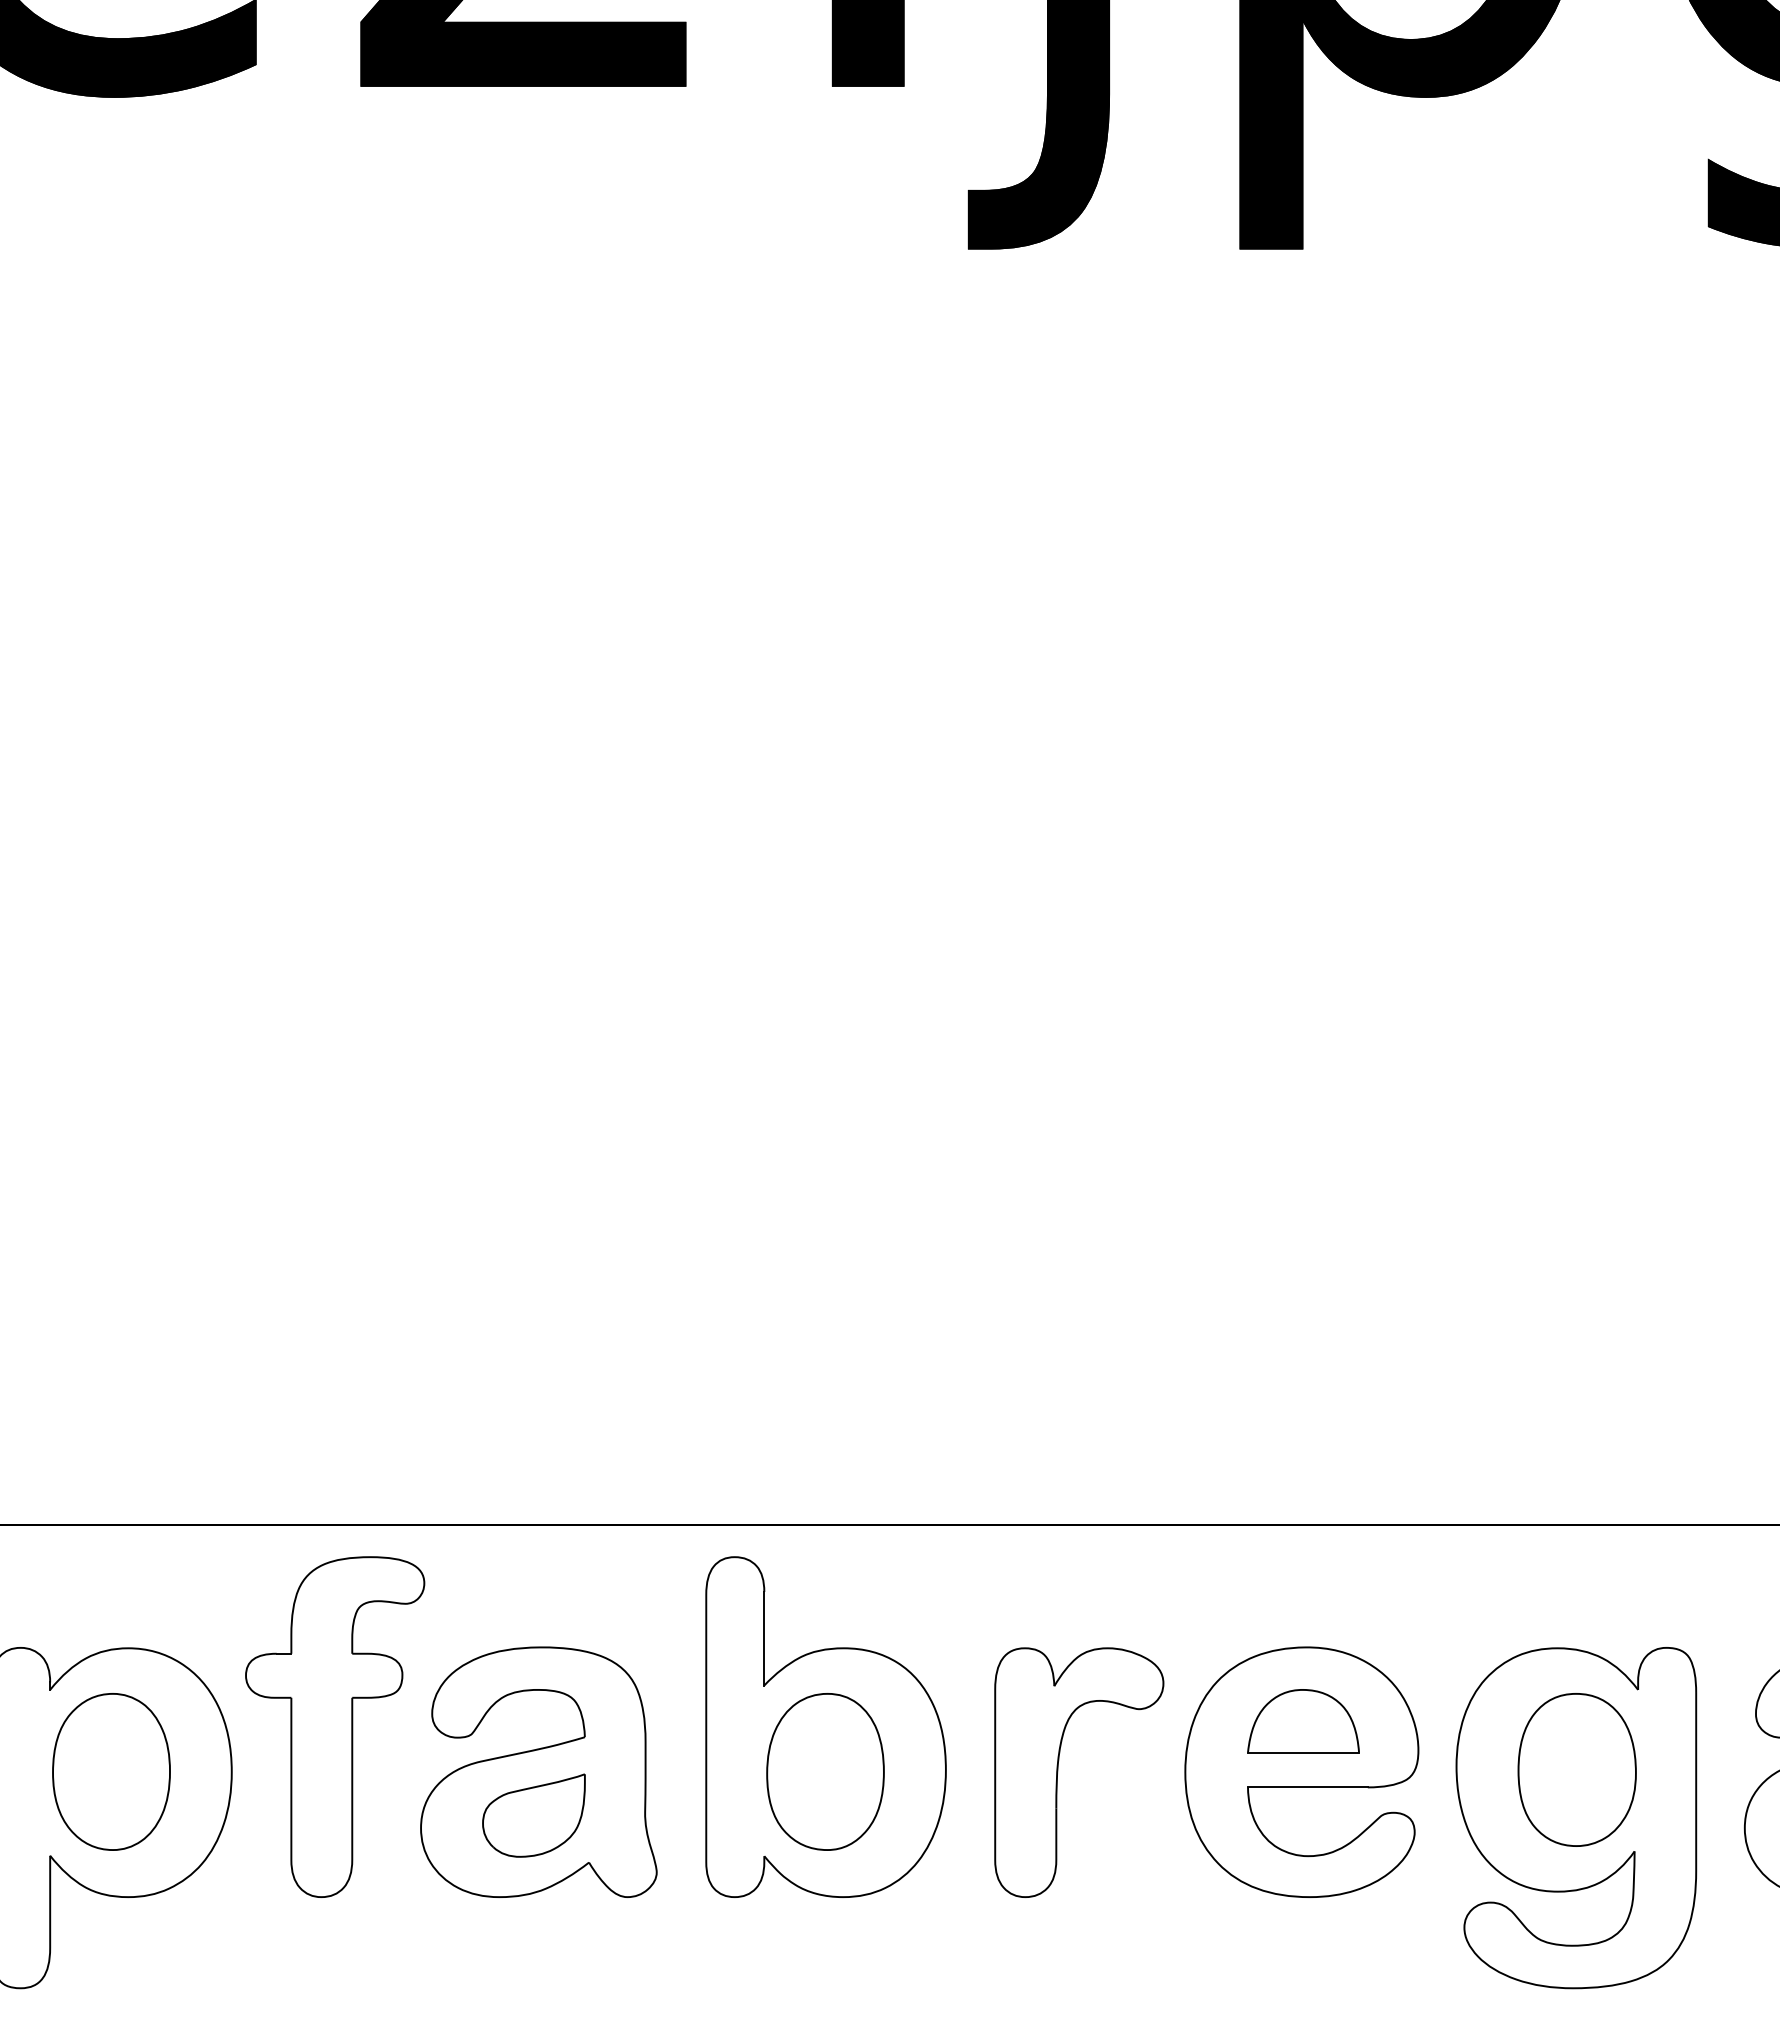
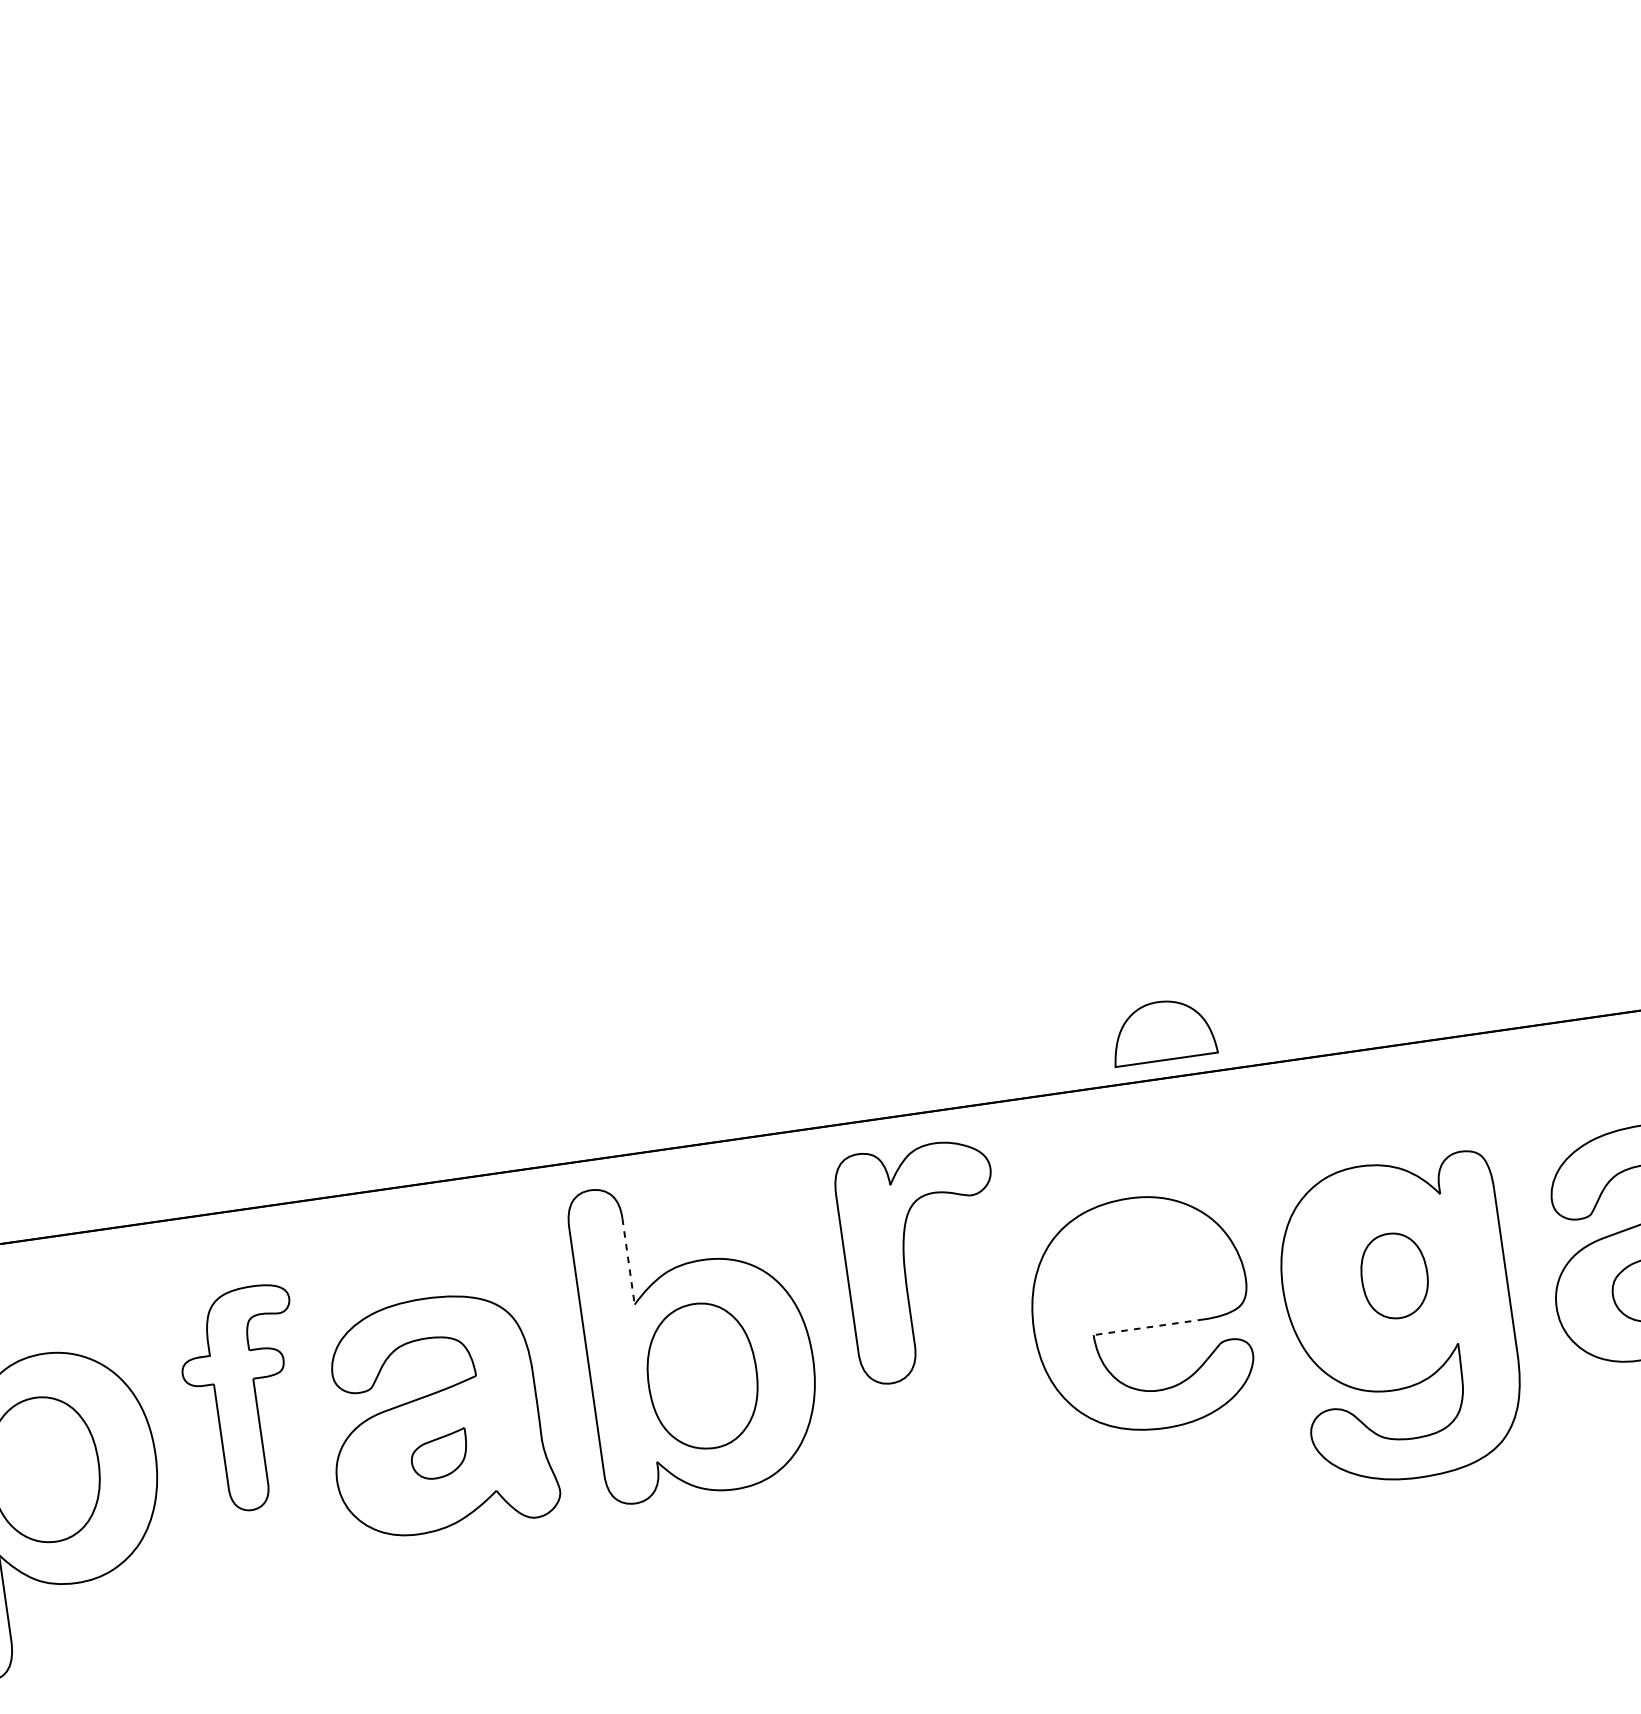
line: (764, 1638) -> (628, 1261), solid -> dashed
part: (1303, 1721) -> (1162, 1031), moved
part: (335, 1726) -> (245, 1398), size x0.7
part: (1576, 1769) -> (1393, 1275), size x0.6
part: (1058, 1772) -> (905, 1264), moved
line: (1307, 1787) -> (1148, 1327), solid -> dashed
part: (533, 1815) -> (439, 1454), size x0.6

